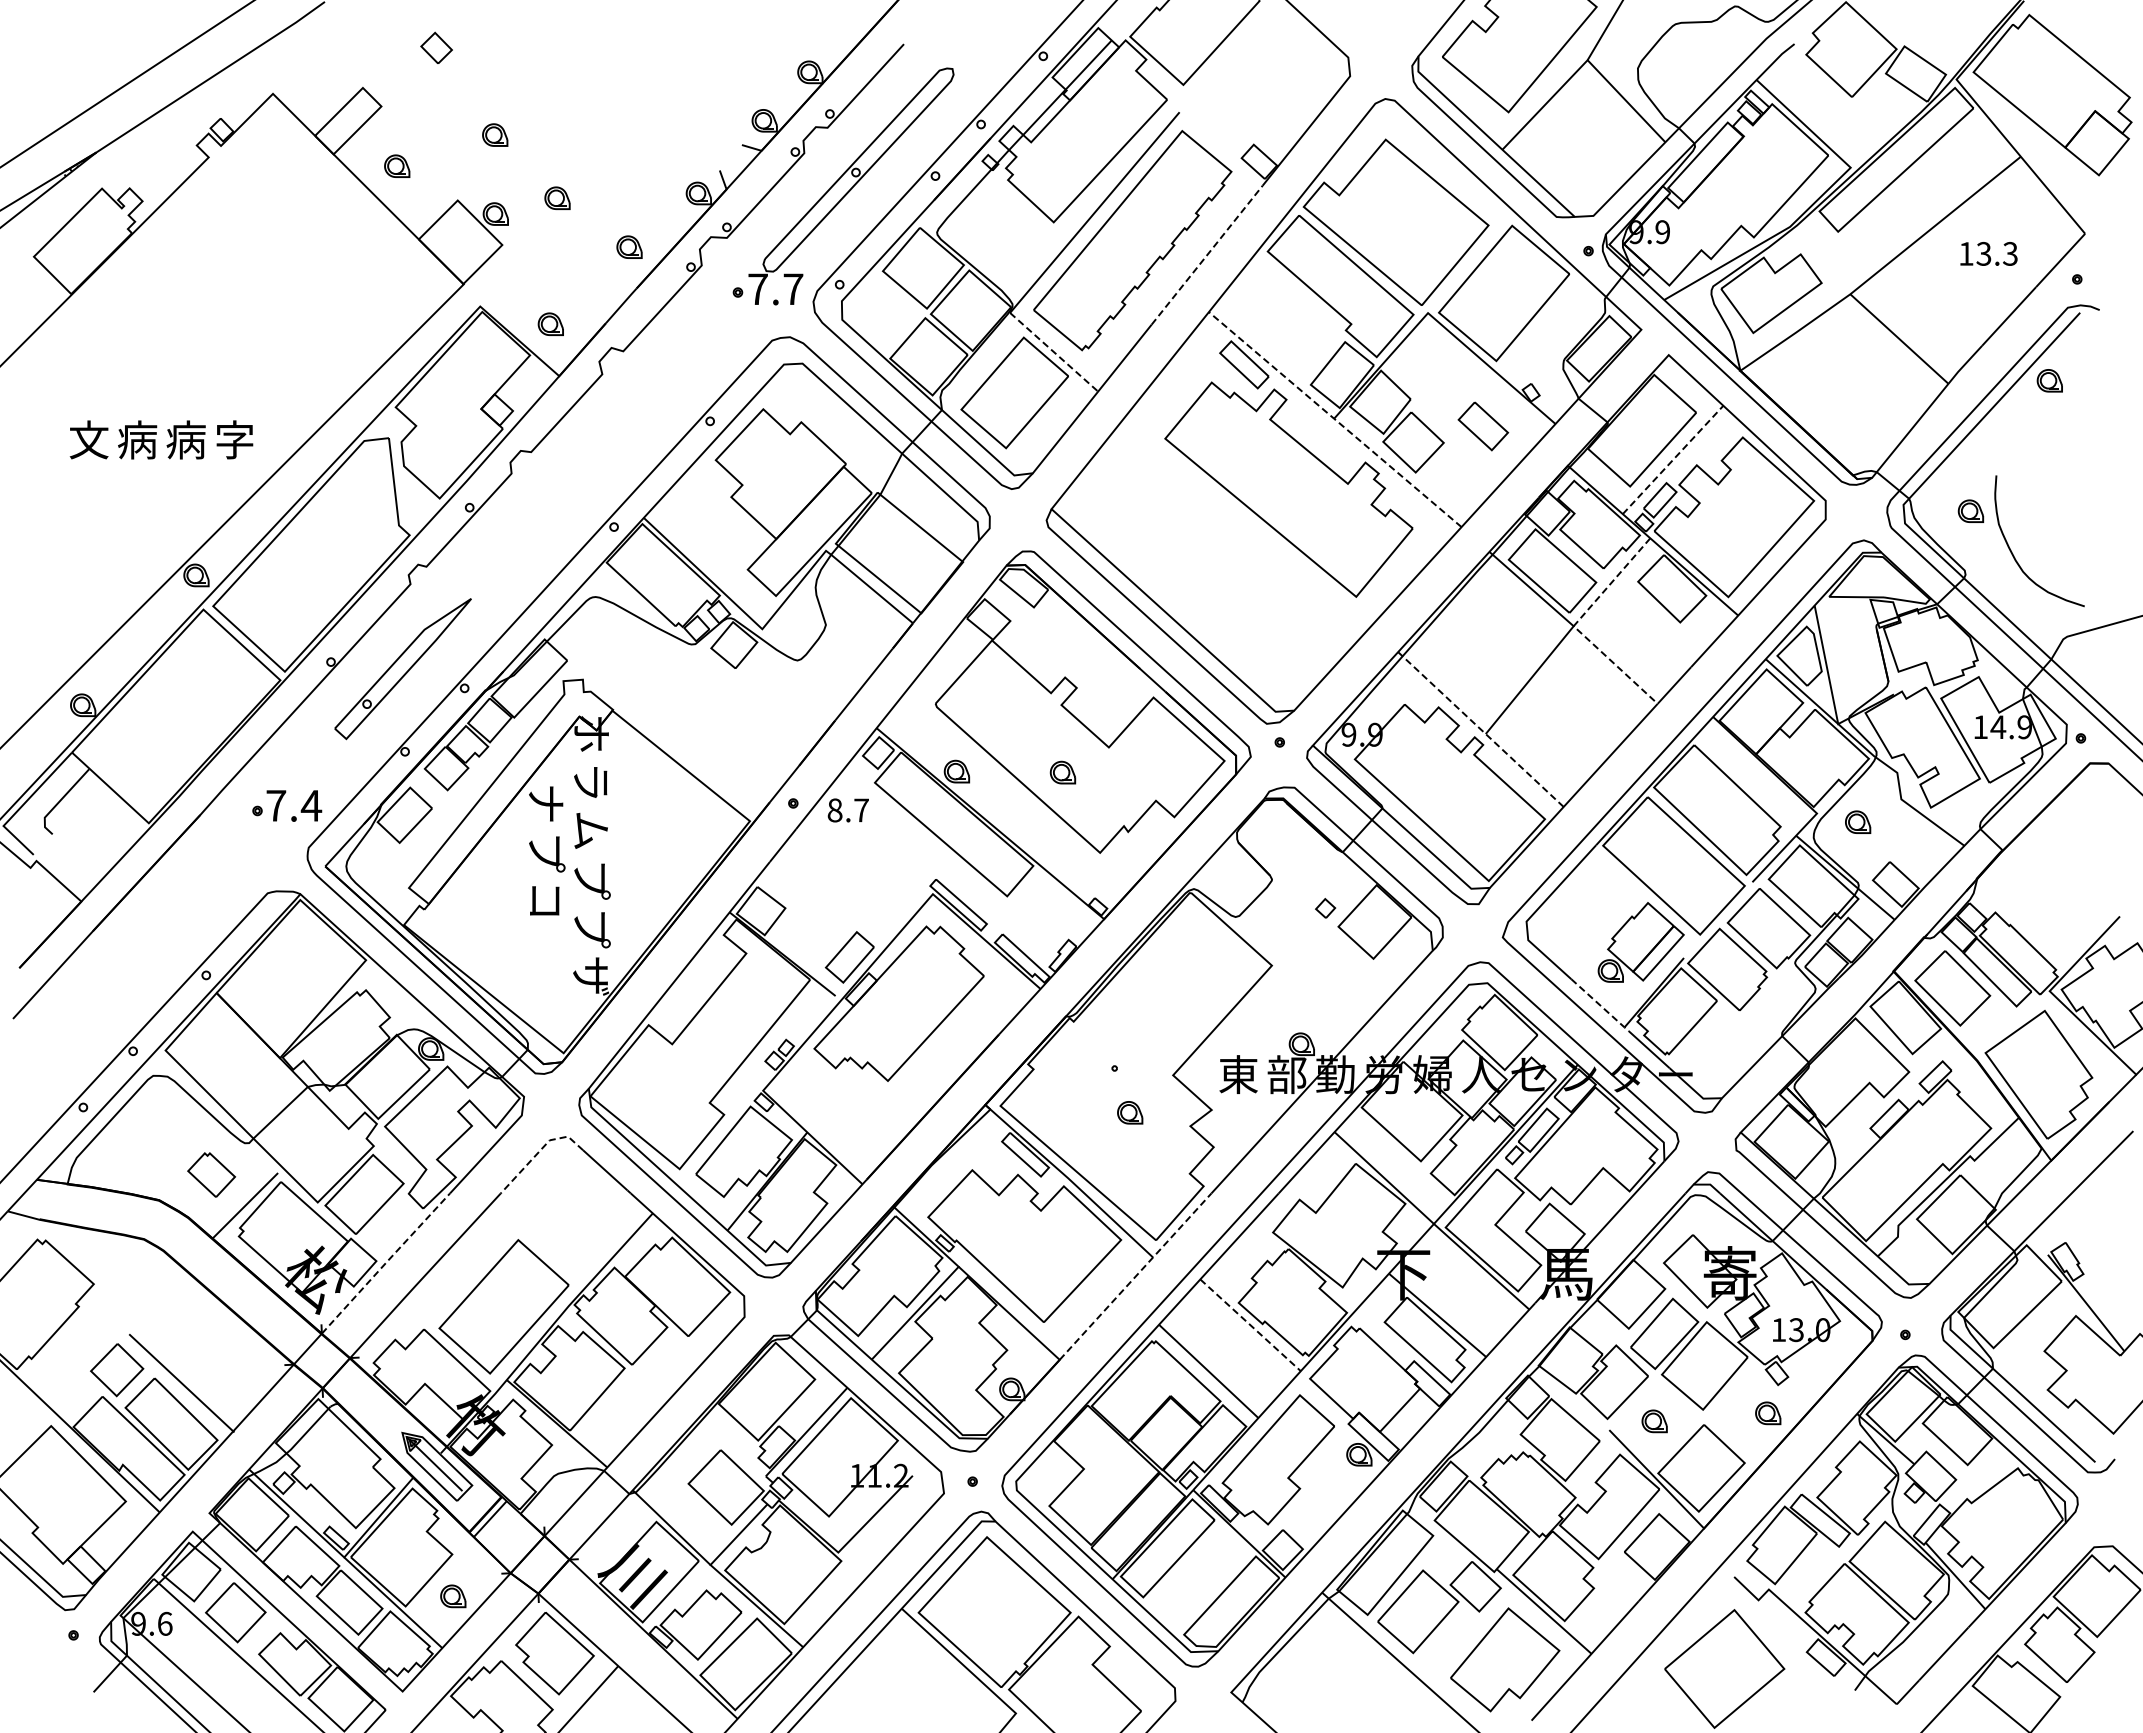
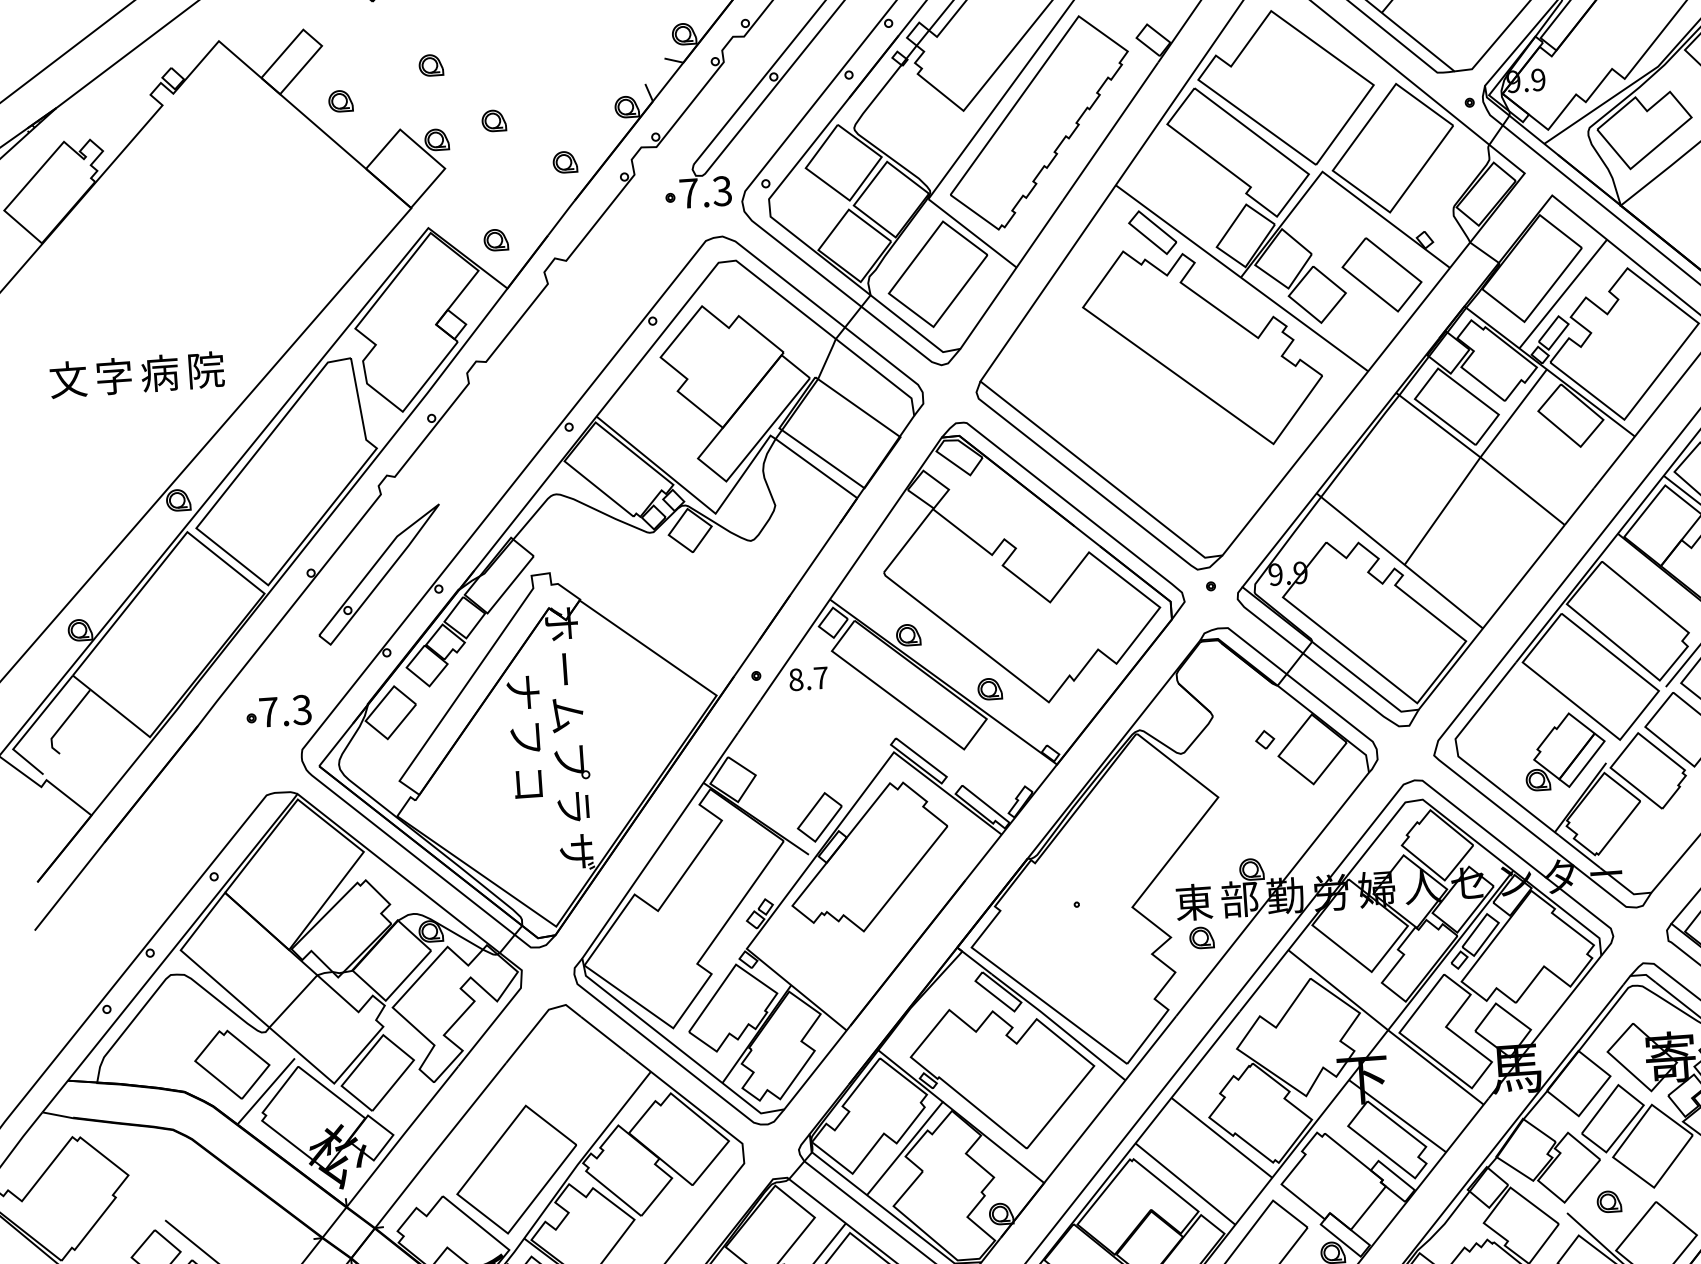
line: (1207, 255) -> (1110, 131), dashed -> solid
text: (793, 289) -> (722, 191), 7.7 -> 7.3
line: (1054, 352) -> (972, 233), dashed -> solid
line: (1334, 419) -> (1241, 278), dashed -> solid
part: (1483, 426) -> (1382, 275), size x1.67
text: (137, 439) -> (113, 376), 病 -> 字
text: (235, 439) -> (206, 369), 字 -> 院
line: (1673, 459) -> (1563, 293), dashed -> solid
line: (1573, 626) -> (1480, 457), dashed -> solid
line: (1480, 729) -> (1399, 560), dashed -> solid
part: (1062, 772) -> (989, 689), moved
text: (590, 782) -> (563, 669), ラ -> ー
text: (311, 805) -> (302, 709), 7.4 -> 7.3
text: (547, 854) -> (527, 740), プ -> フ
text: (592, 930) -> (575, 808), プ -> ラ
line: (1600, 1005) -> (1530, 813), dashed -> solid
part: (1130, 1112) -> (1202, 937), moved
line: (539, 1151) -> (539, 1020), dashed -> solid
part: (211, 1174) -> (232, 1064), size x1.67
line: (386, 1262) -> (403, 1135), dashed -> solid
line: (1136, 1275) -> (1111, 1098), dashed -> solid
line: (1250, 1325) -> (1221, 1138), dashed -> solid

